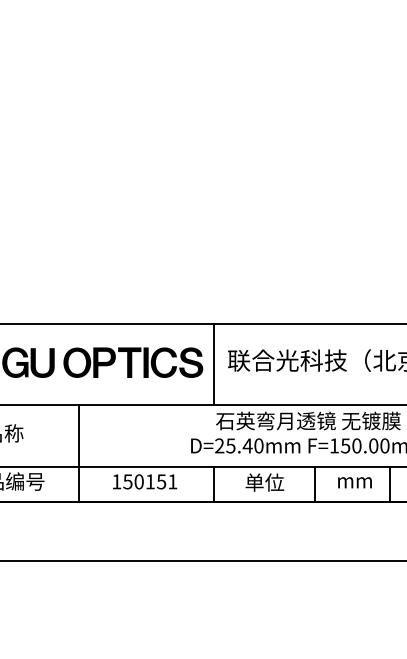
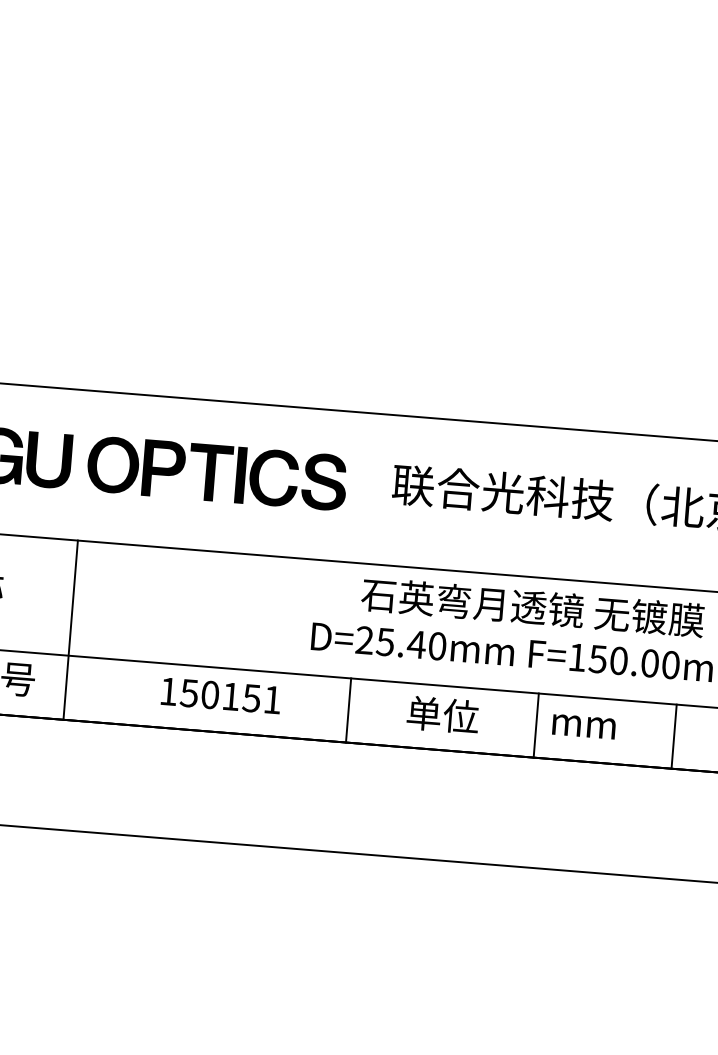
line: (214, 363) -> (367, 486), removed
line: (78, 452) -> (70, 629), moved
text: (354, 482) -> (583, 726), moved

